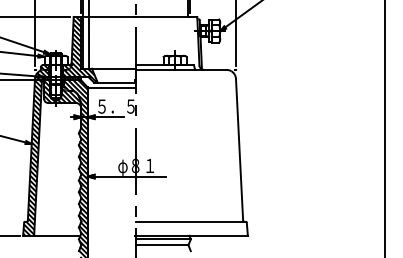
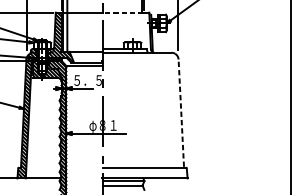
line: (162, 16) -> (122, 12), solid -> dashed
line: (239, 149) -> (181, 113), solid -> dashed

